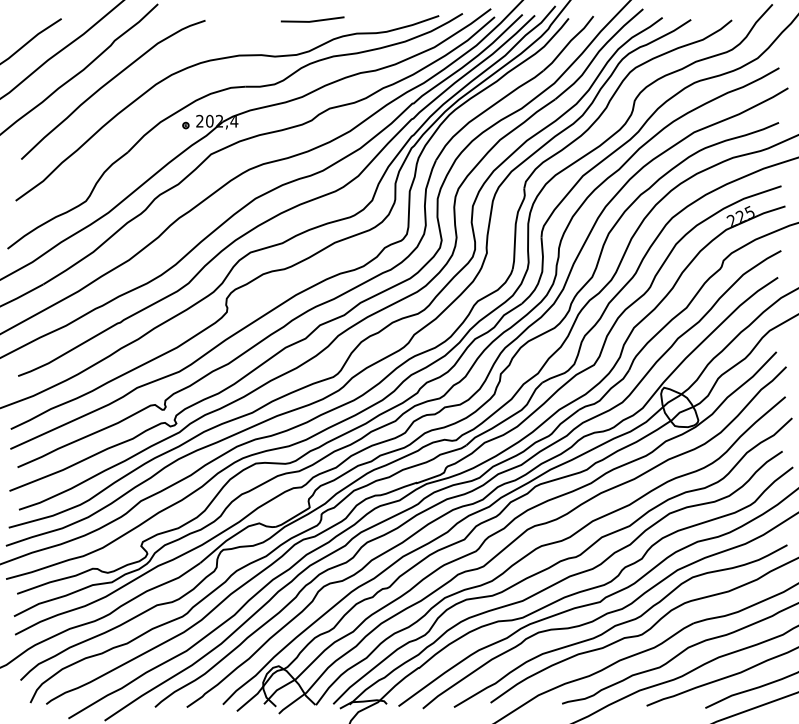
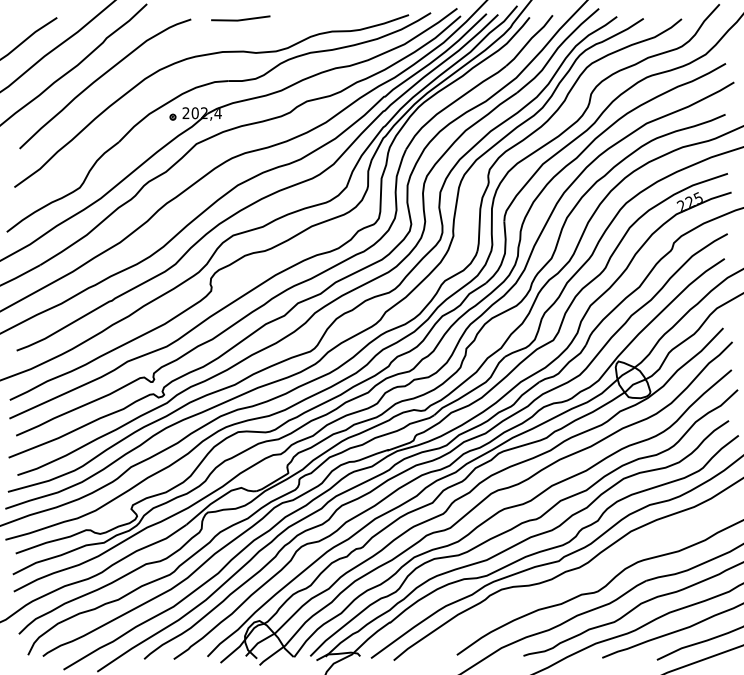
line: (312, 20) -> (240, 19), moved
curve: (620, 625) -> (577, 583), removed

